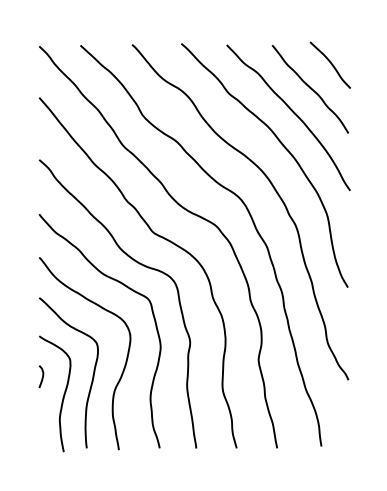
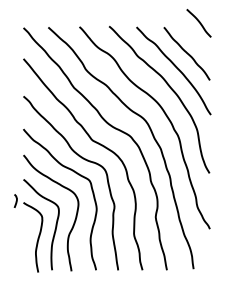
curve: (329, 63) -> (198, 22), moved
curve: (42, 375) -> (16, 200), moved

